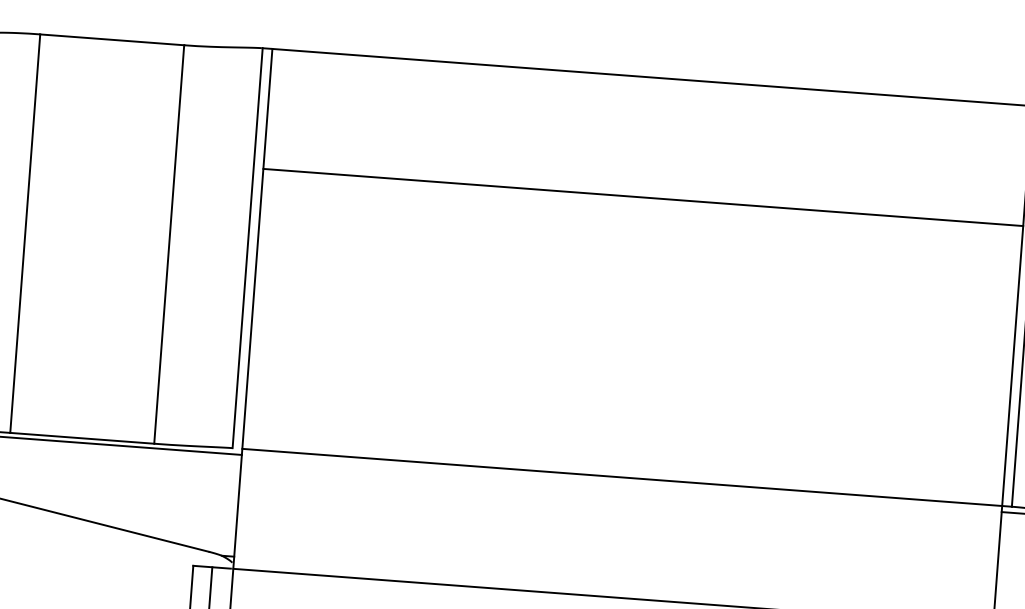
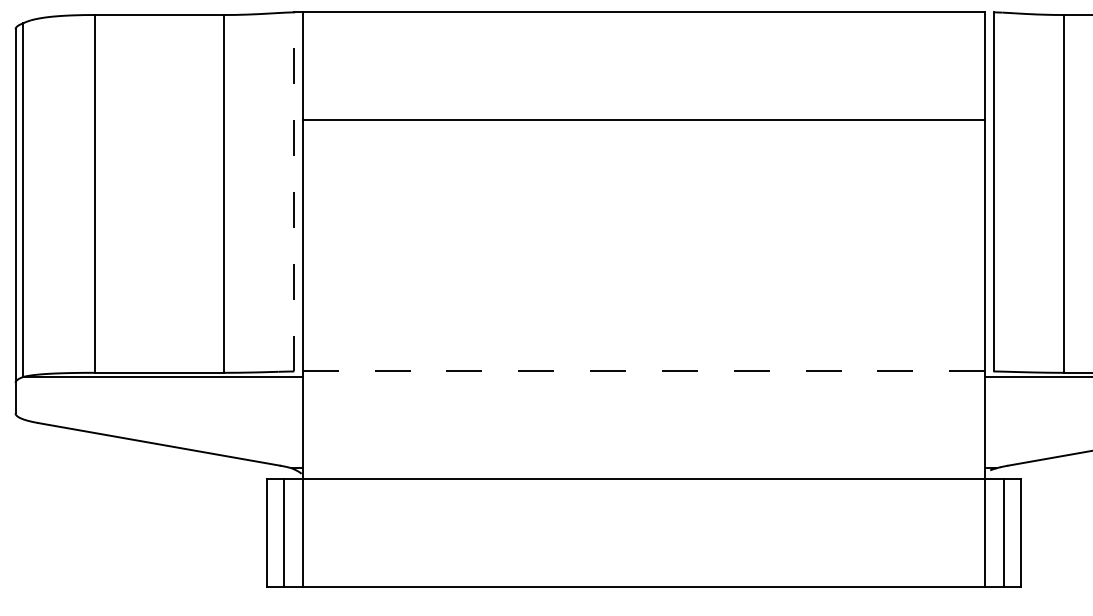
line: (248, 247) -> (294, 191), solid -> dashed
line: (627, 477) -> (648, 371), solid -> dashed

